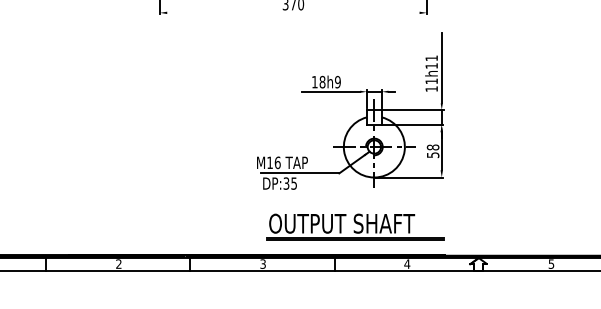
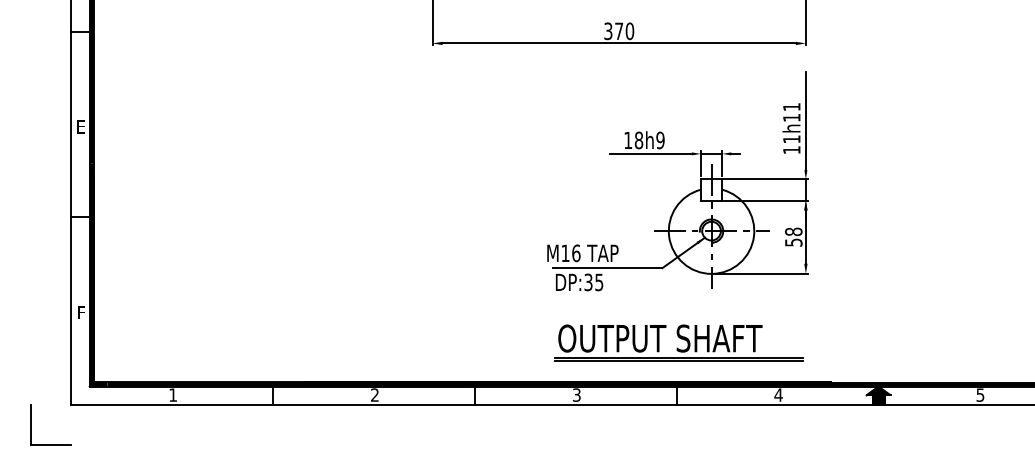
line: (292, 12) -> (618, 43), added
part: (357, 120) -> (687, 194), moved
part: (355, 226) -> (678, 342), moved
fill: (478, 264) -> (878, 395), added

